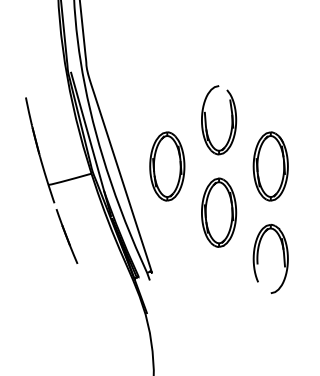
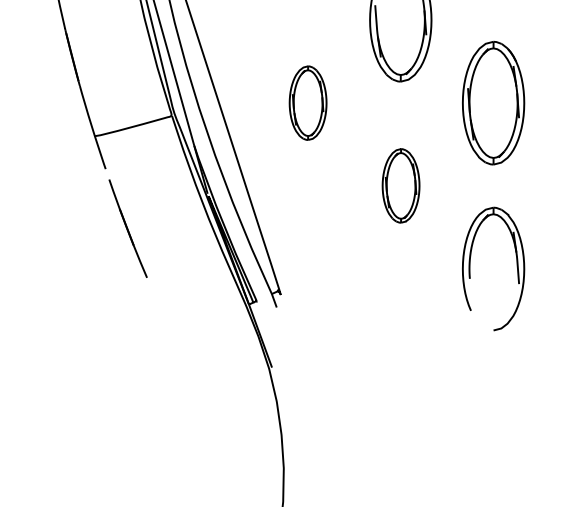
part: (167, 166) -> (308, 103), size x0.6
part: (219, 212) -> (401, 185), size x0.6

